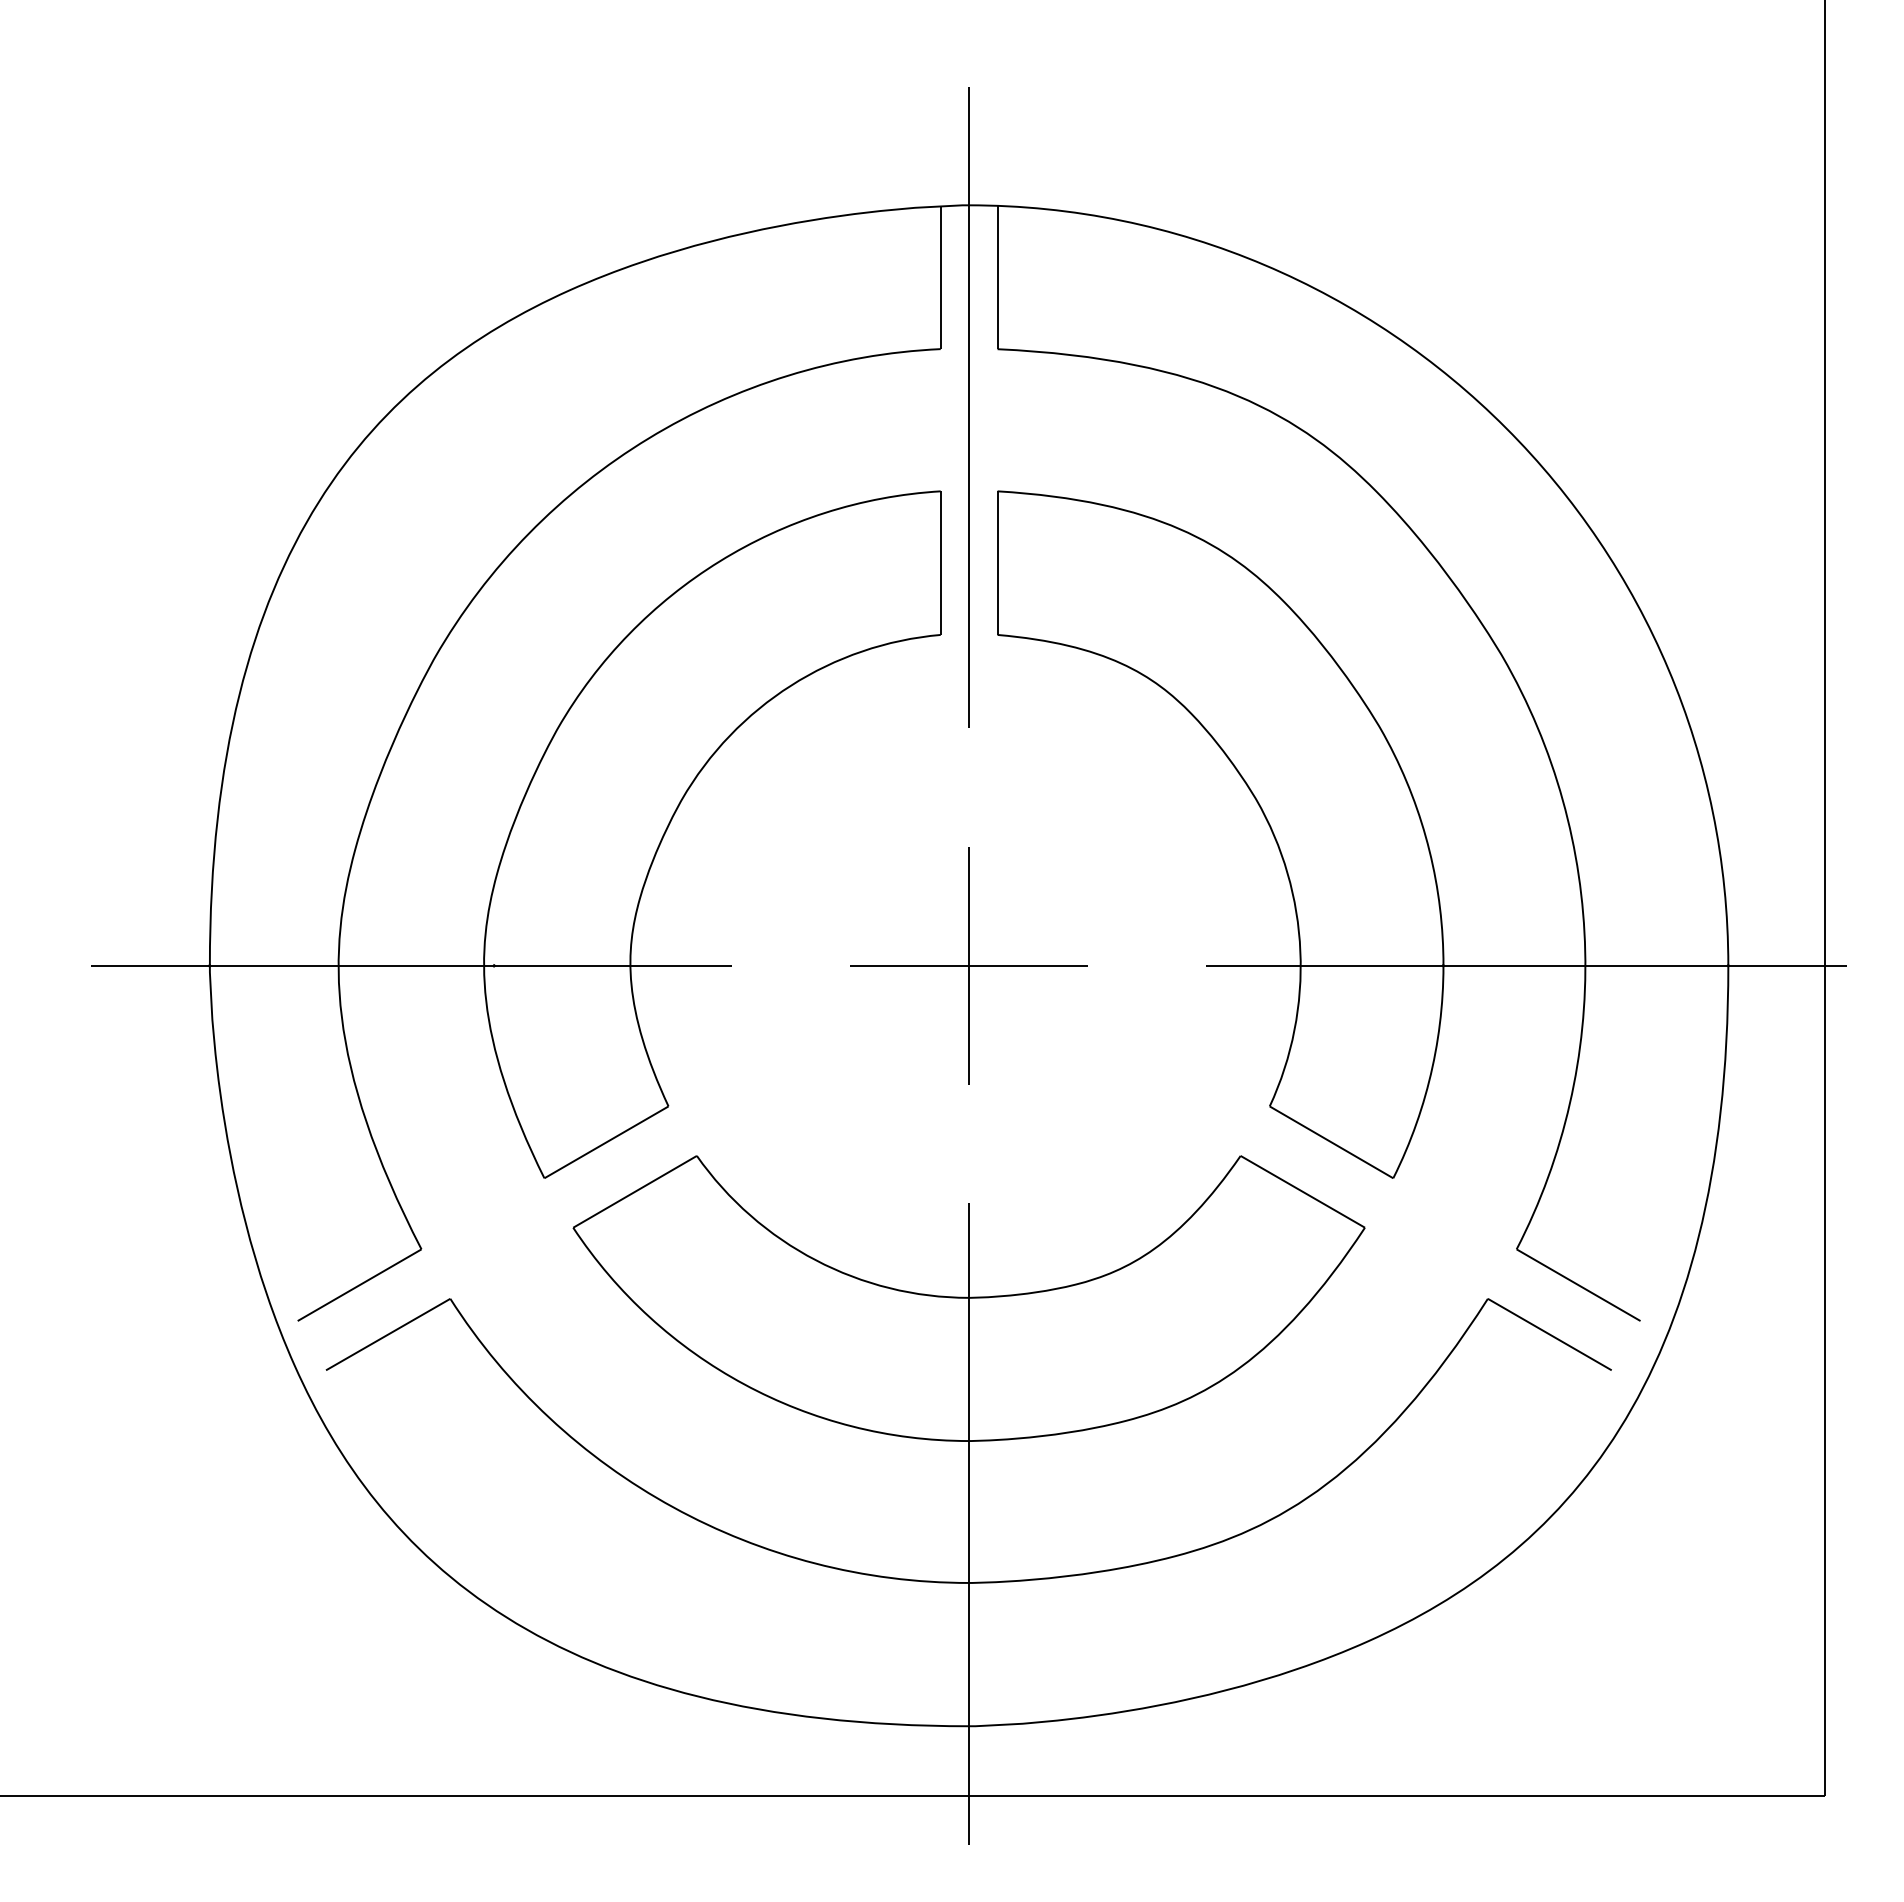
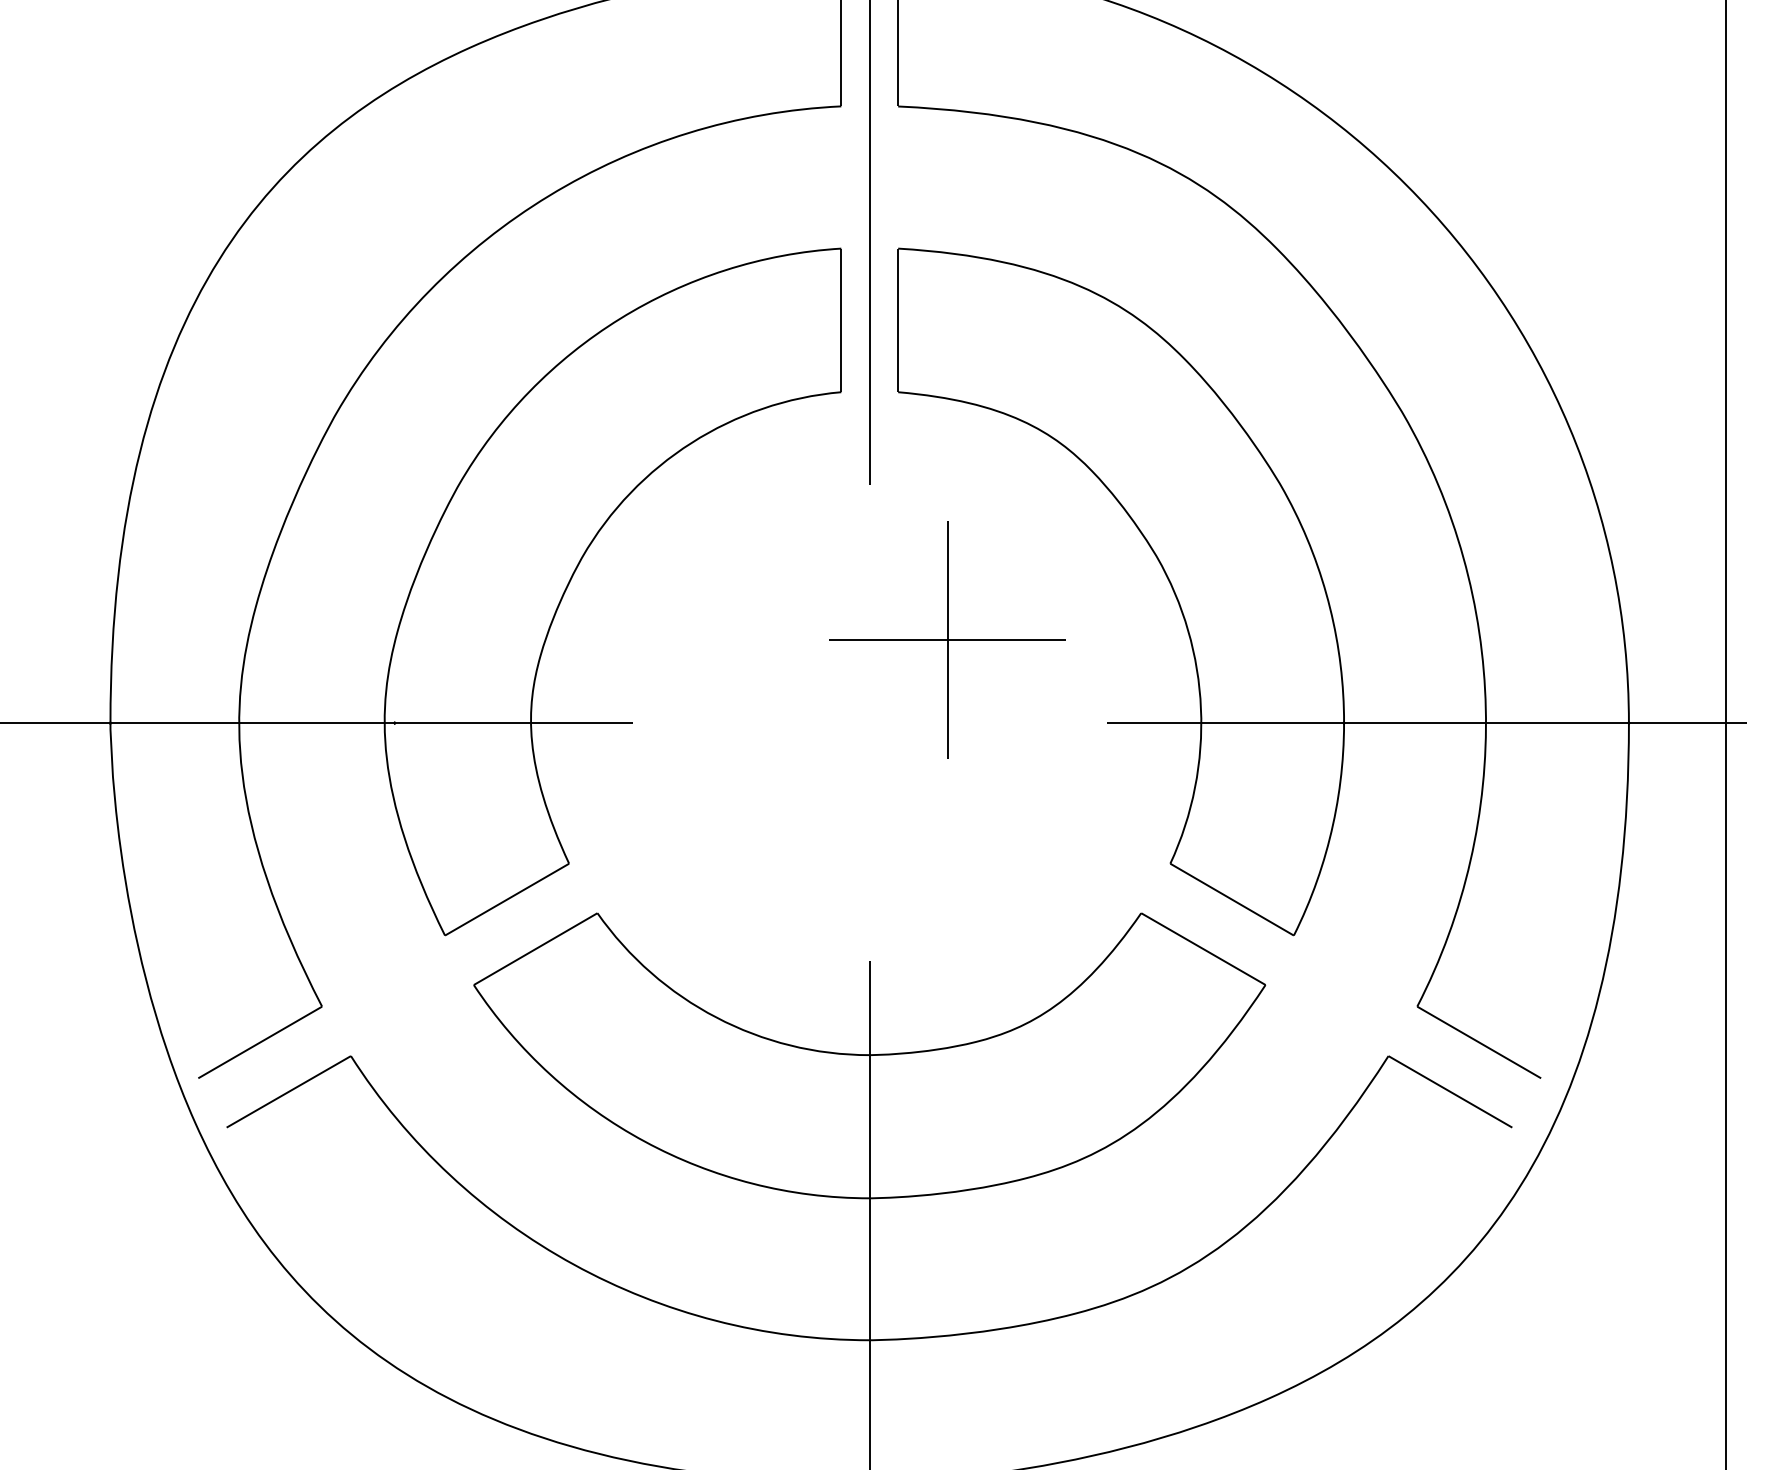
part: (968, 965) -> (947, 639), moved

